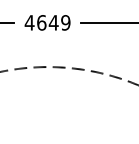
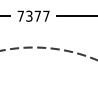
text: (47, 21) -> (33, 15), 4649 -> 7377

